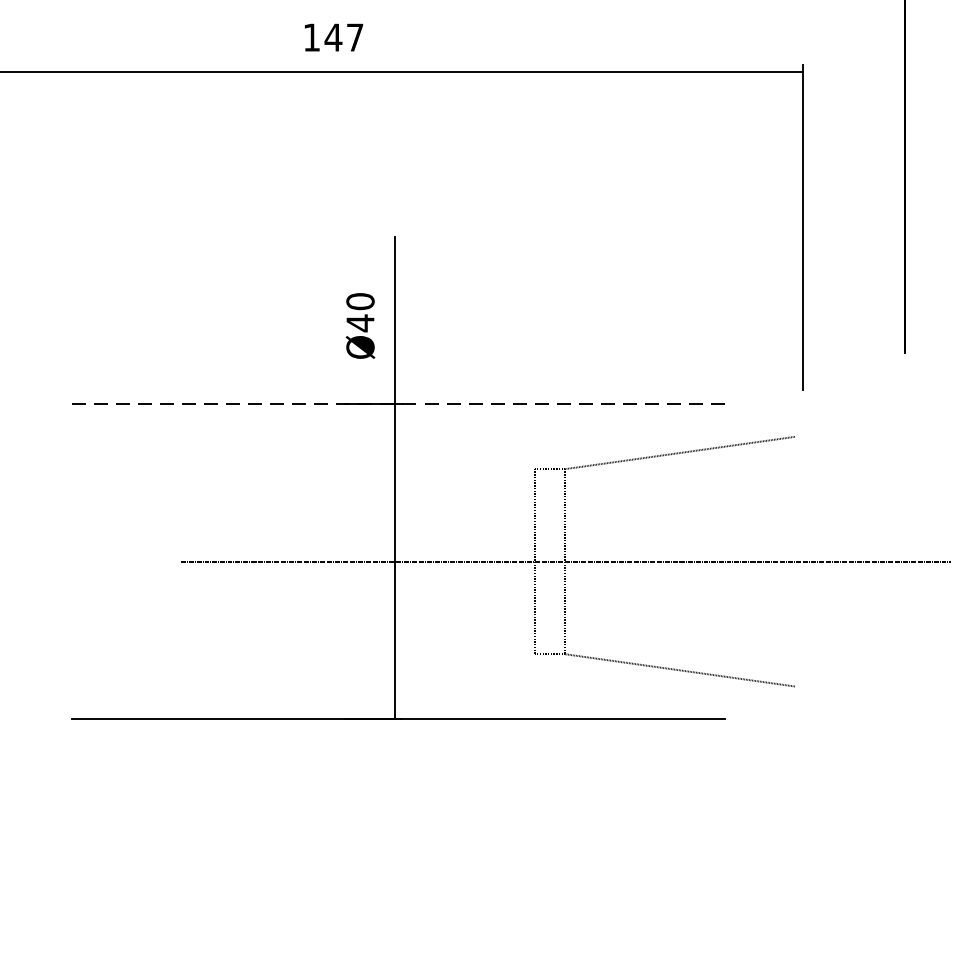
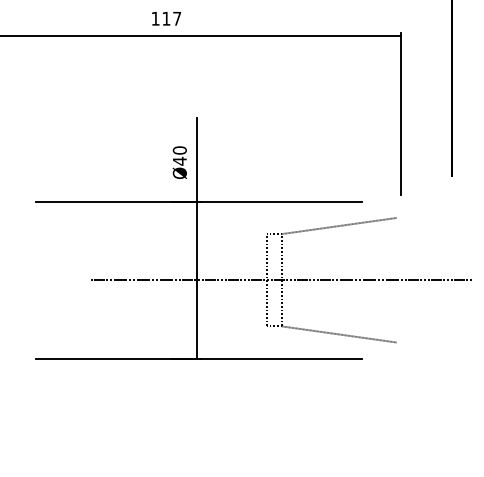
text: (331, 37) -> (165, 18), 147 -> 117
line: (397, 403) -> (198, 201), dashed -> solid

